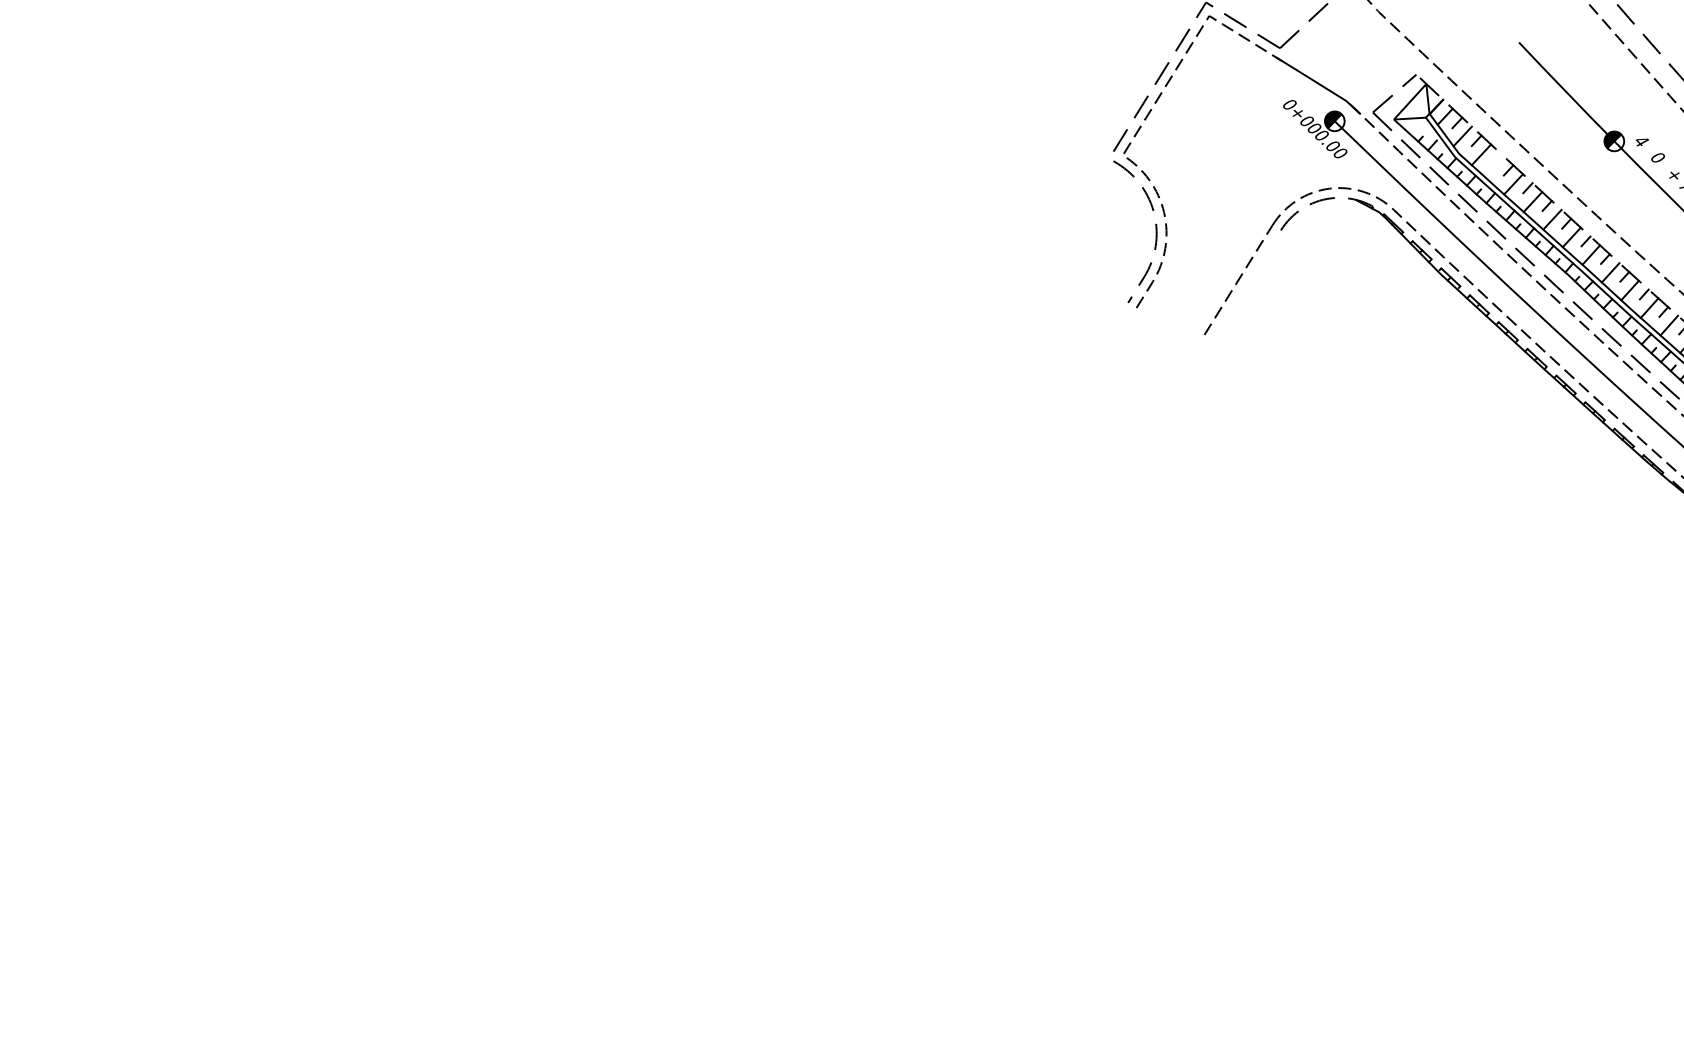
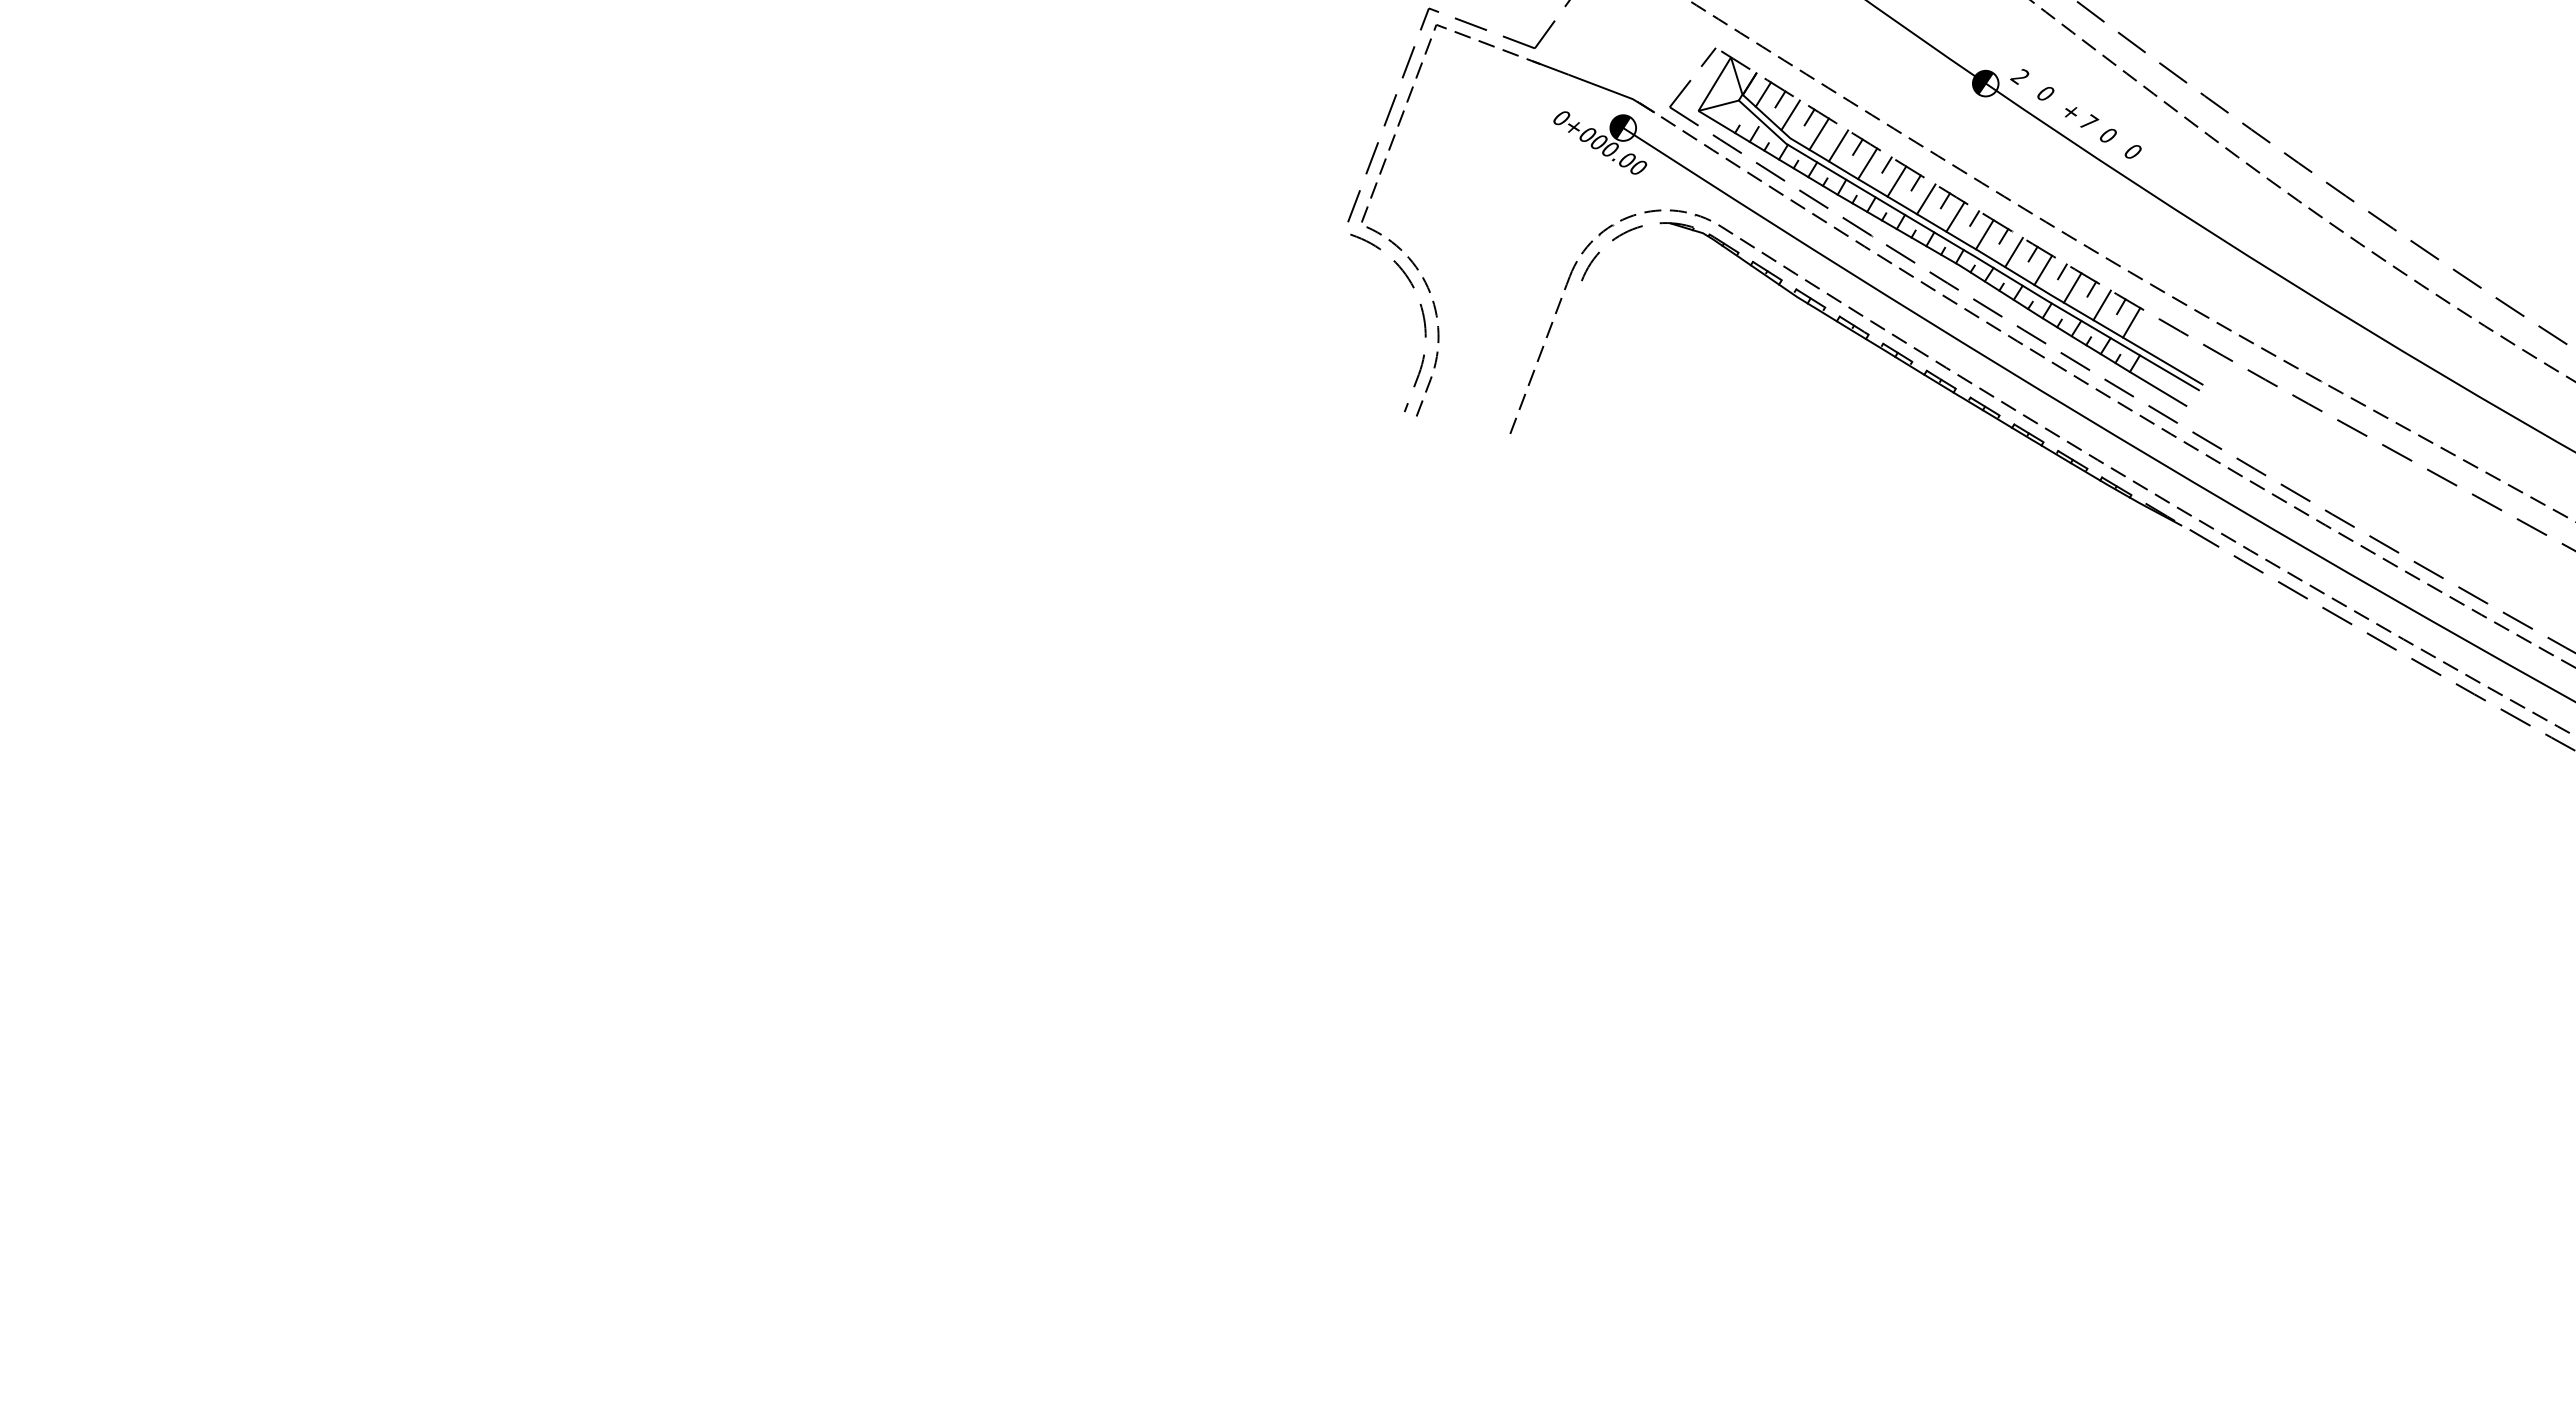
text: (1640, 141) -> (2019, 76), 4 -> 2
line: (1494, 166) -> (1838, 145), added

